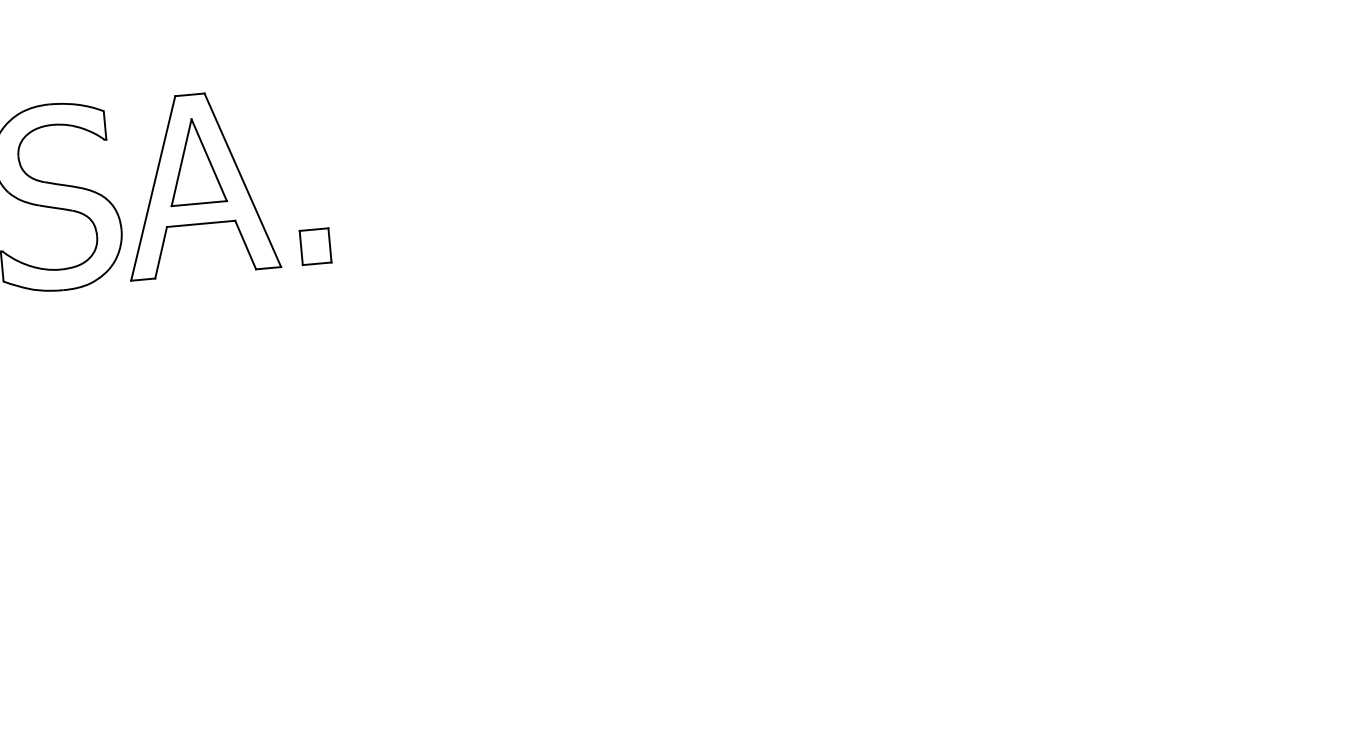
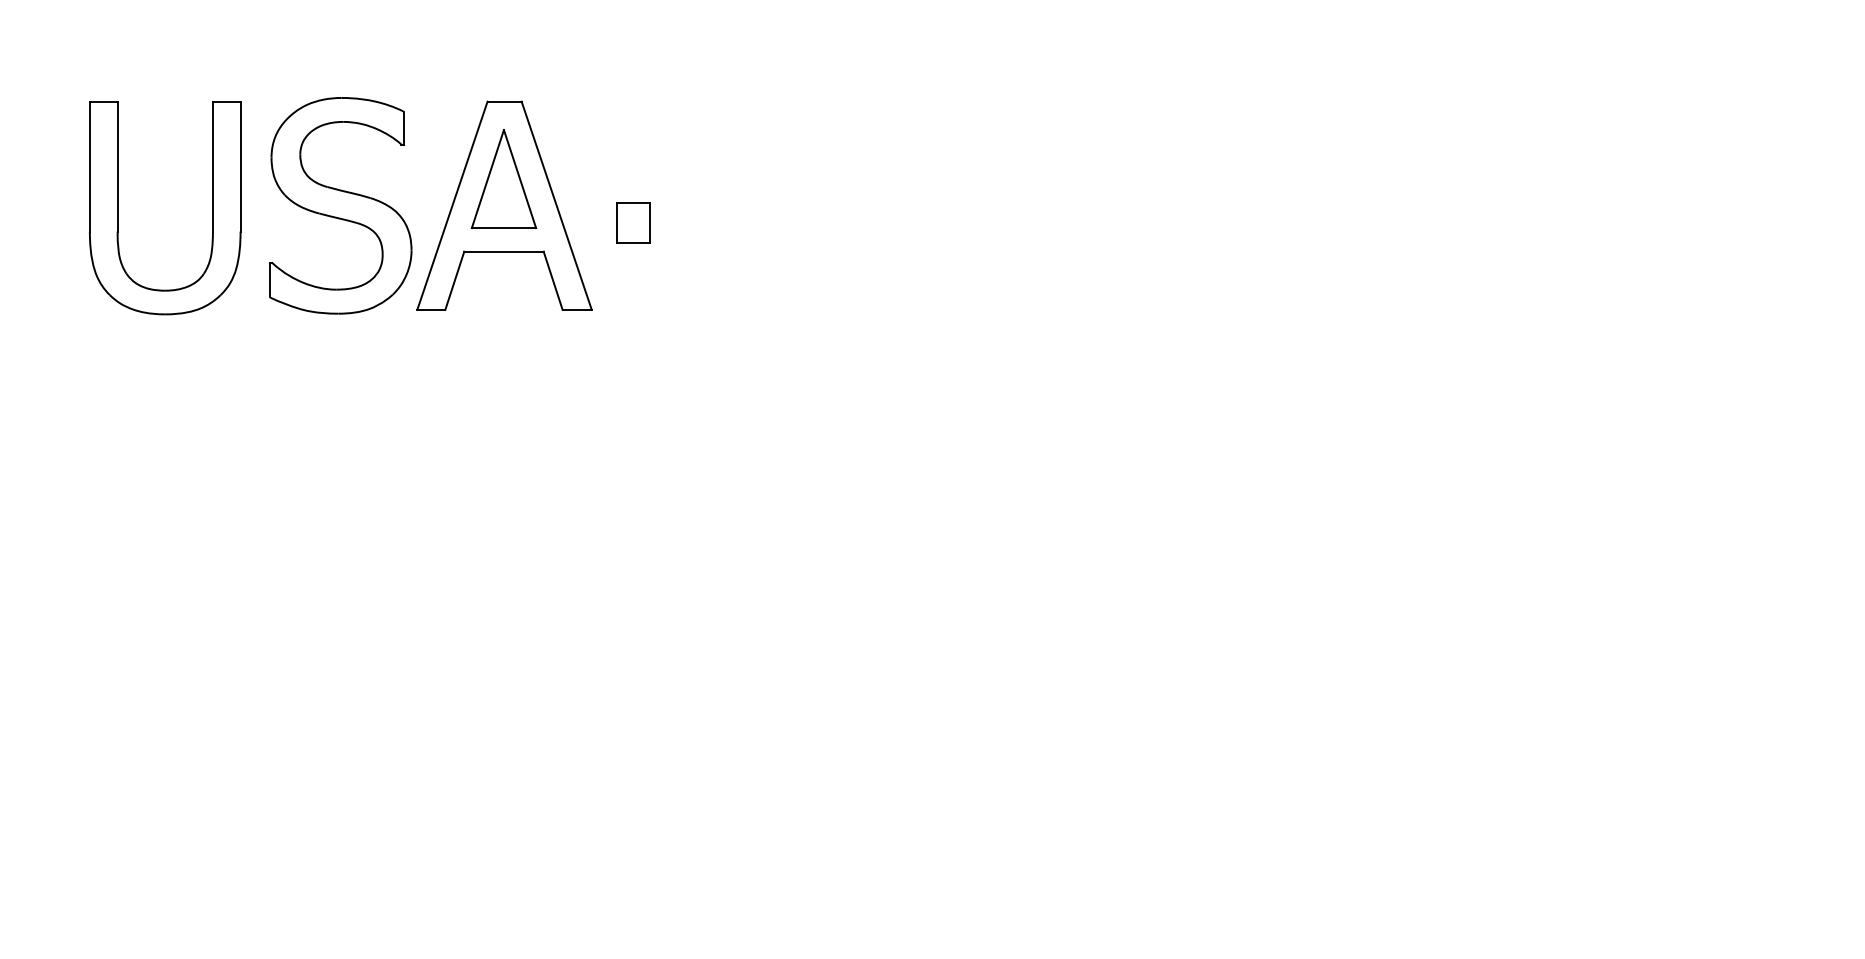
part: (315, 246) -> (633, 222), moved

